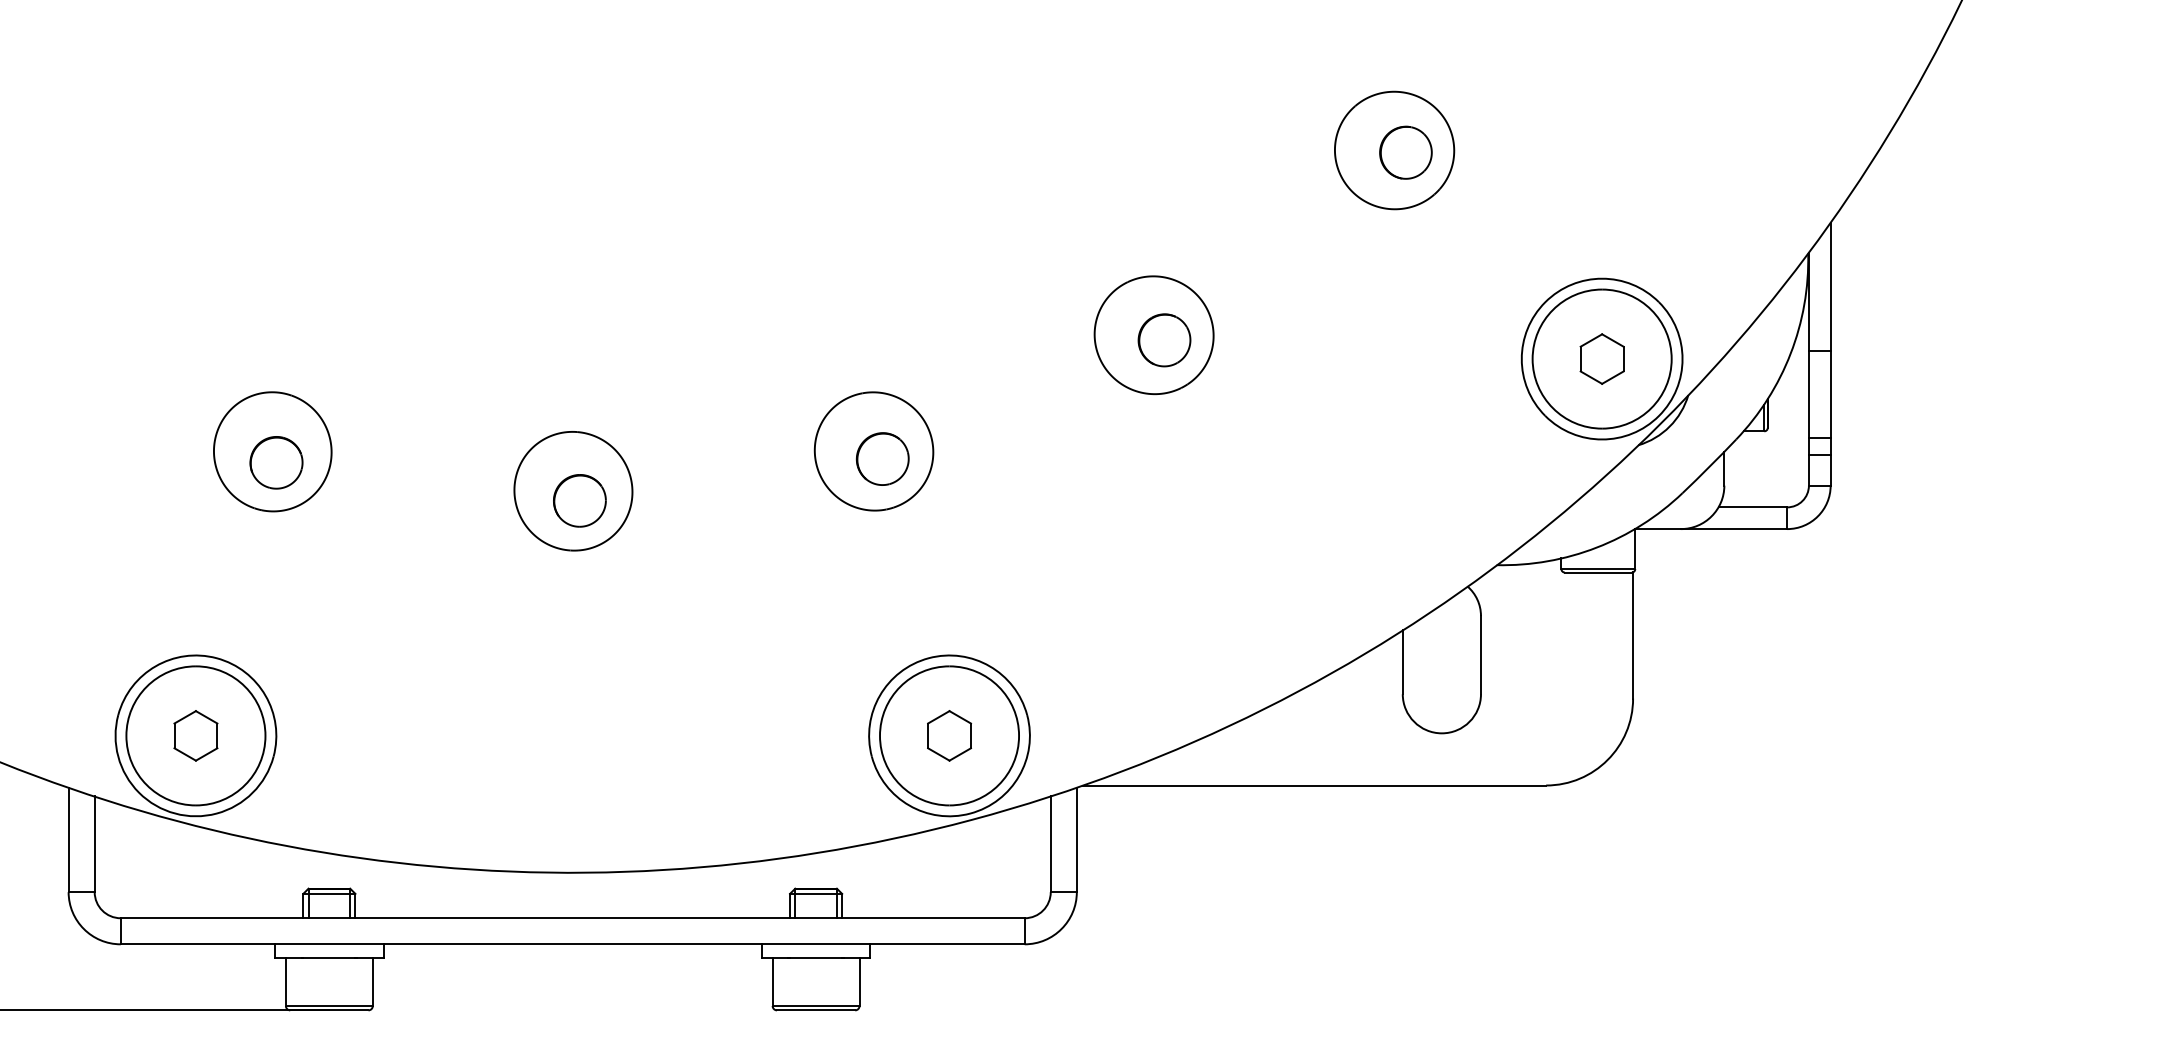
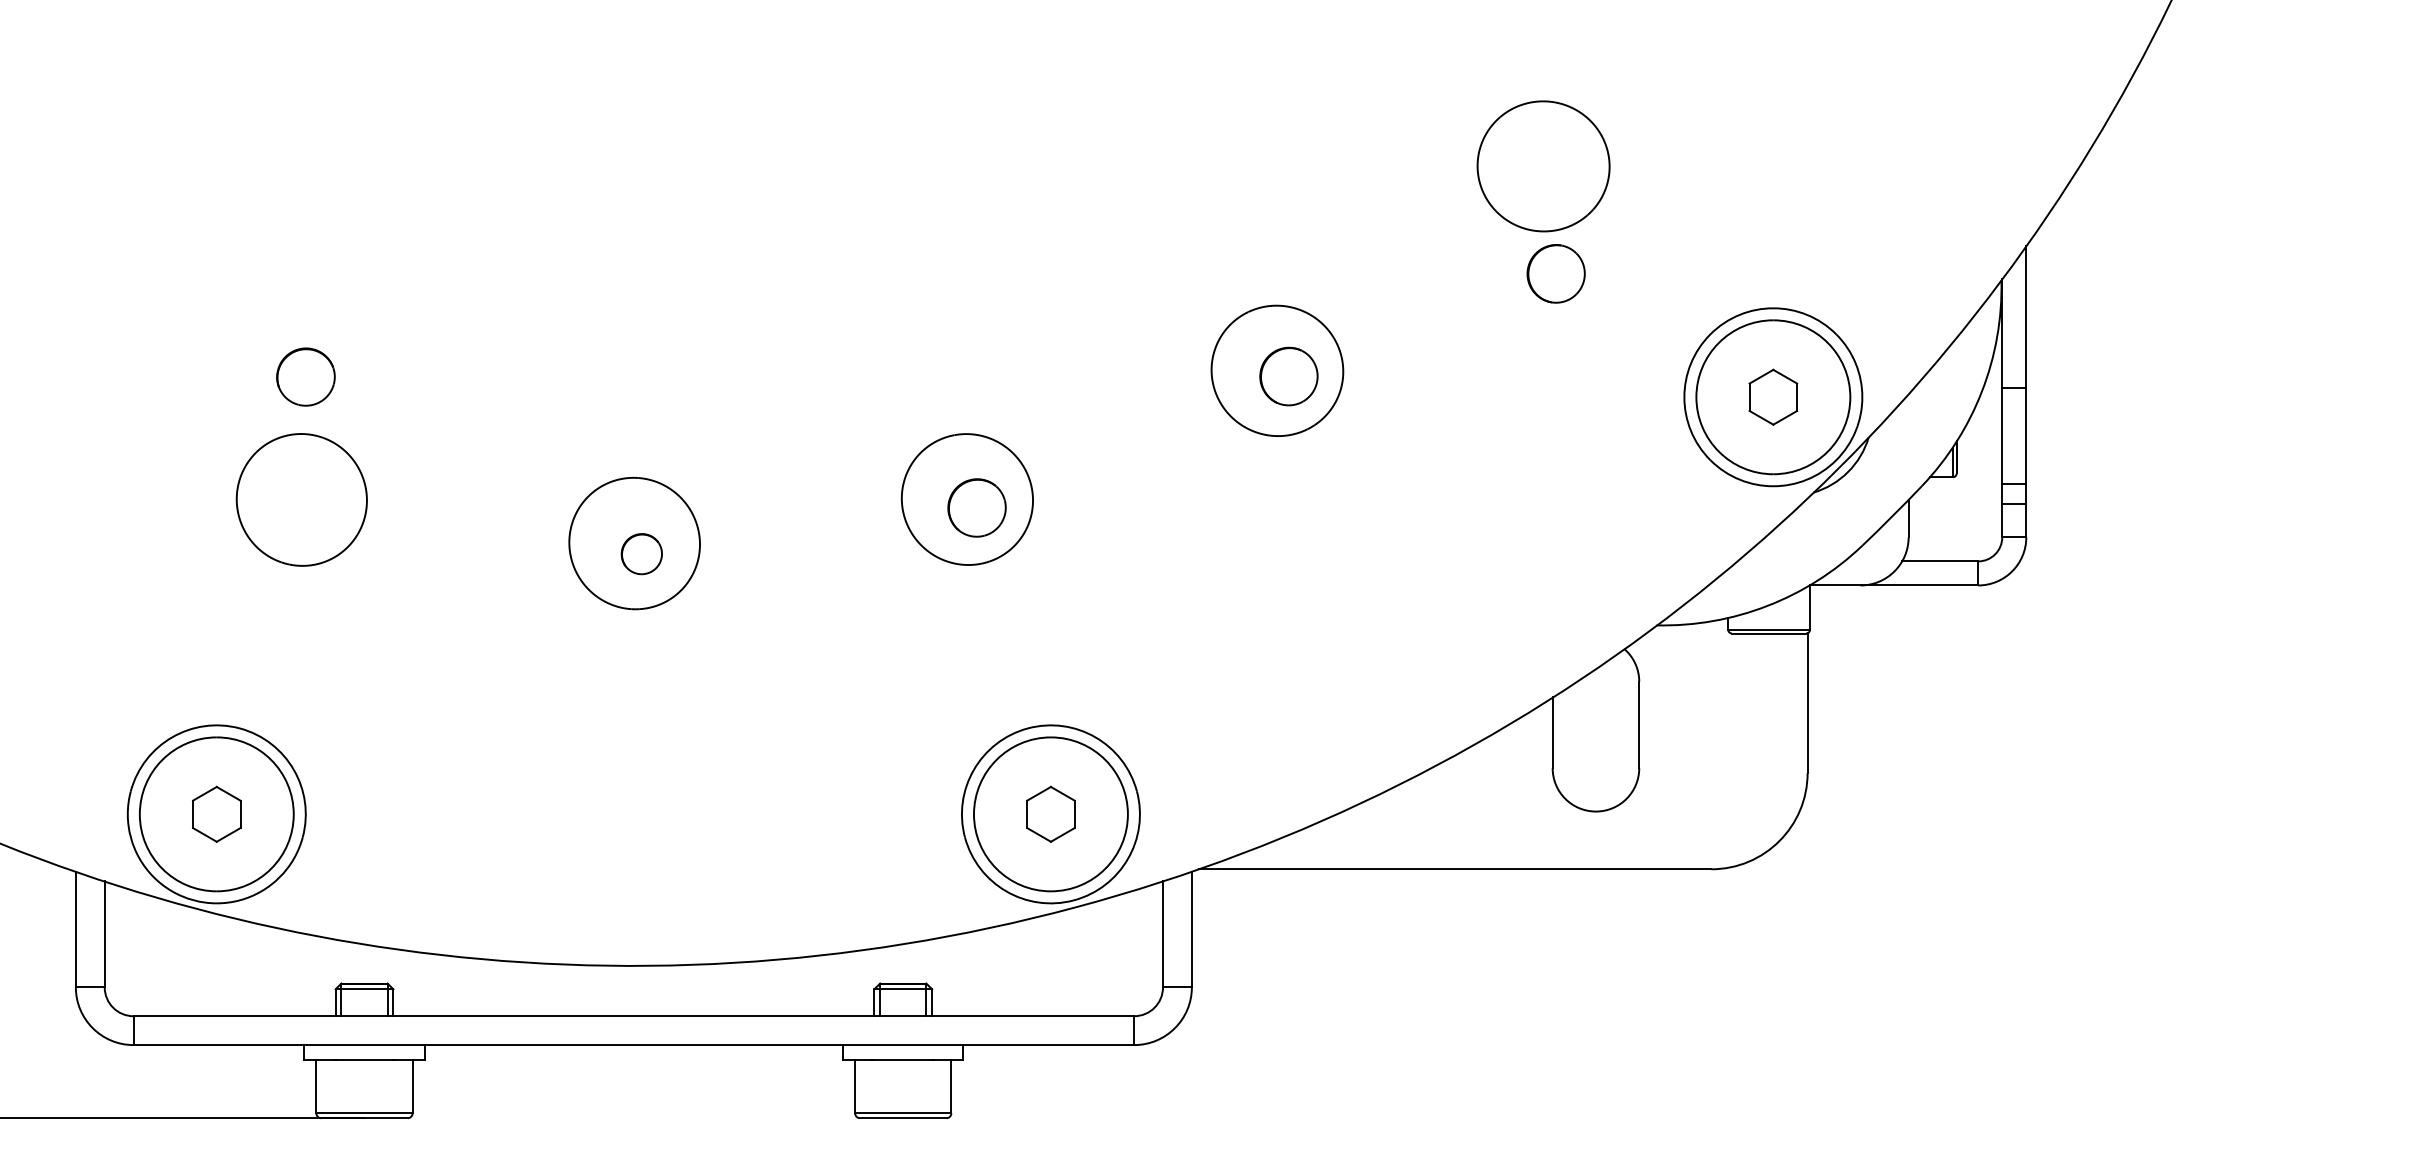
part: (1405, 152) -> (1555, 273), moved
part: (276, 462) -> (305, 376), moved
part: (579, 500) -> (641, 553), size x0.7

